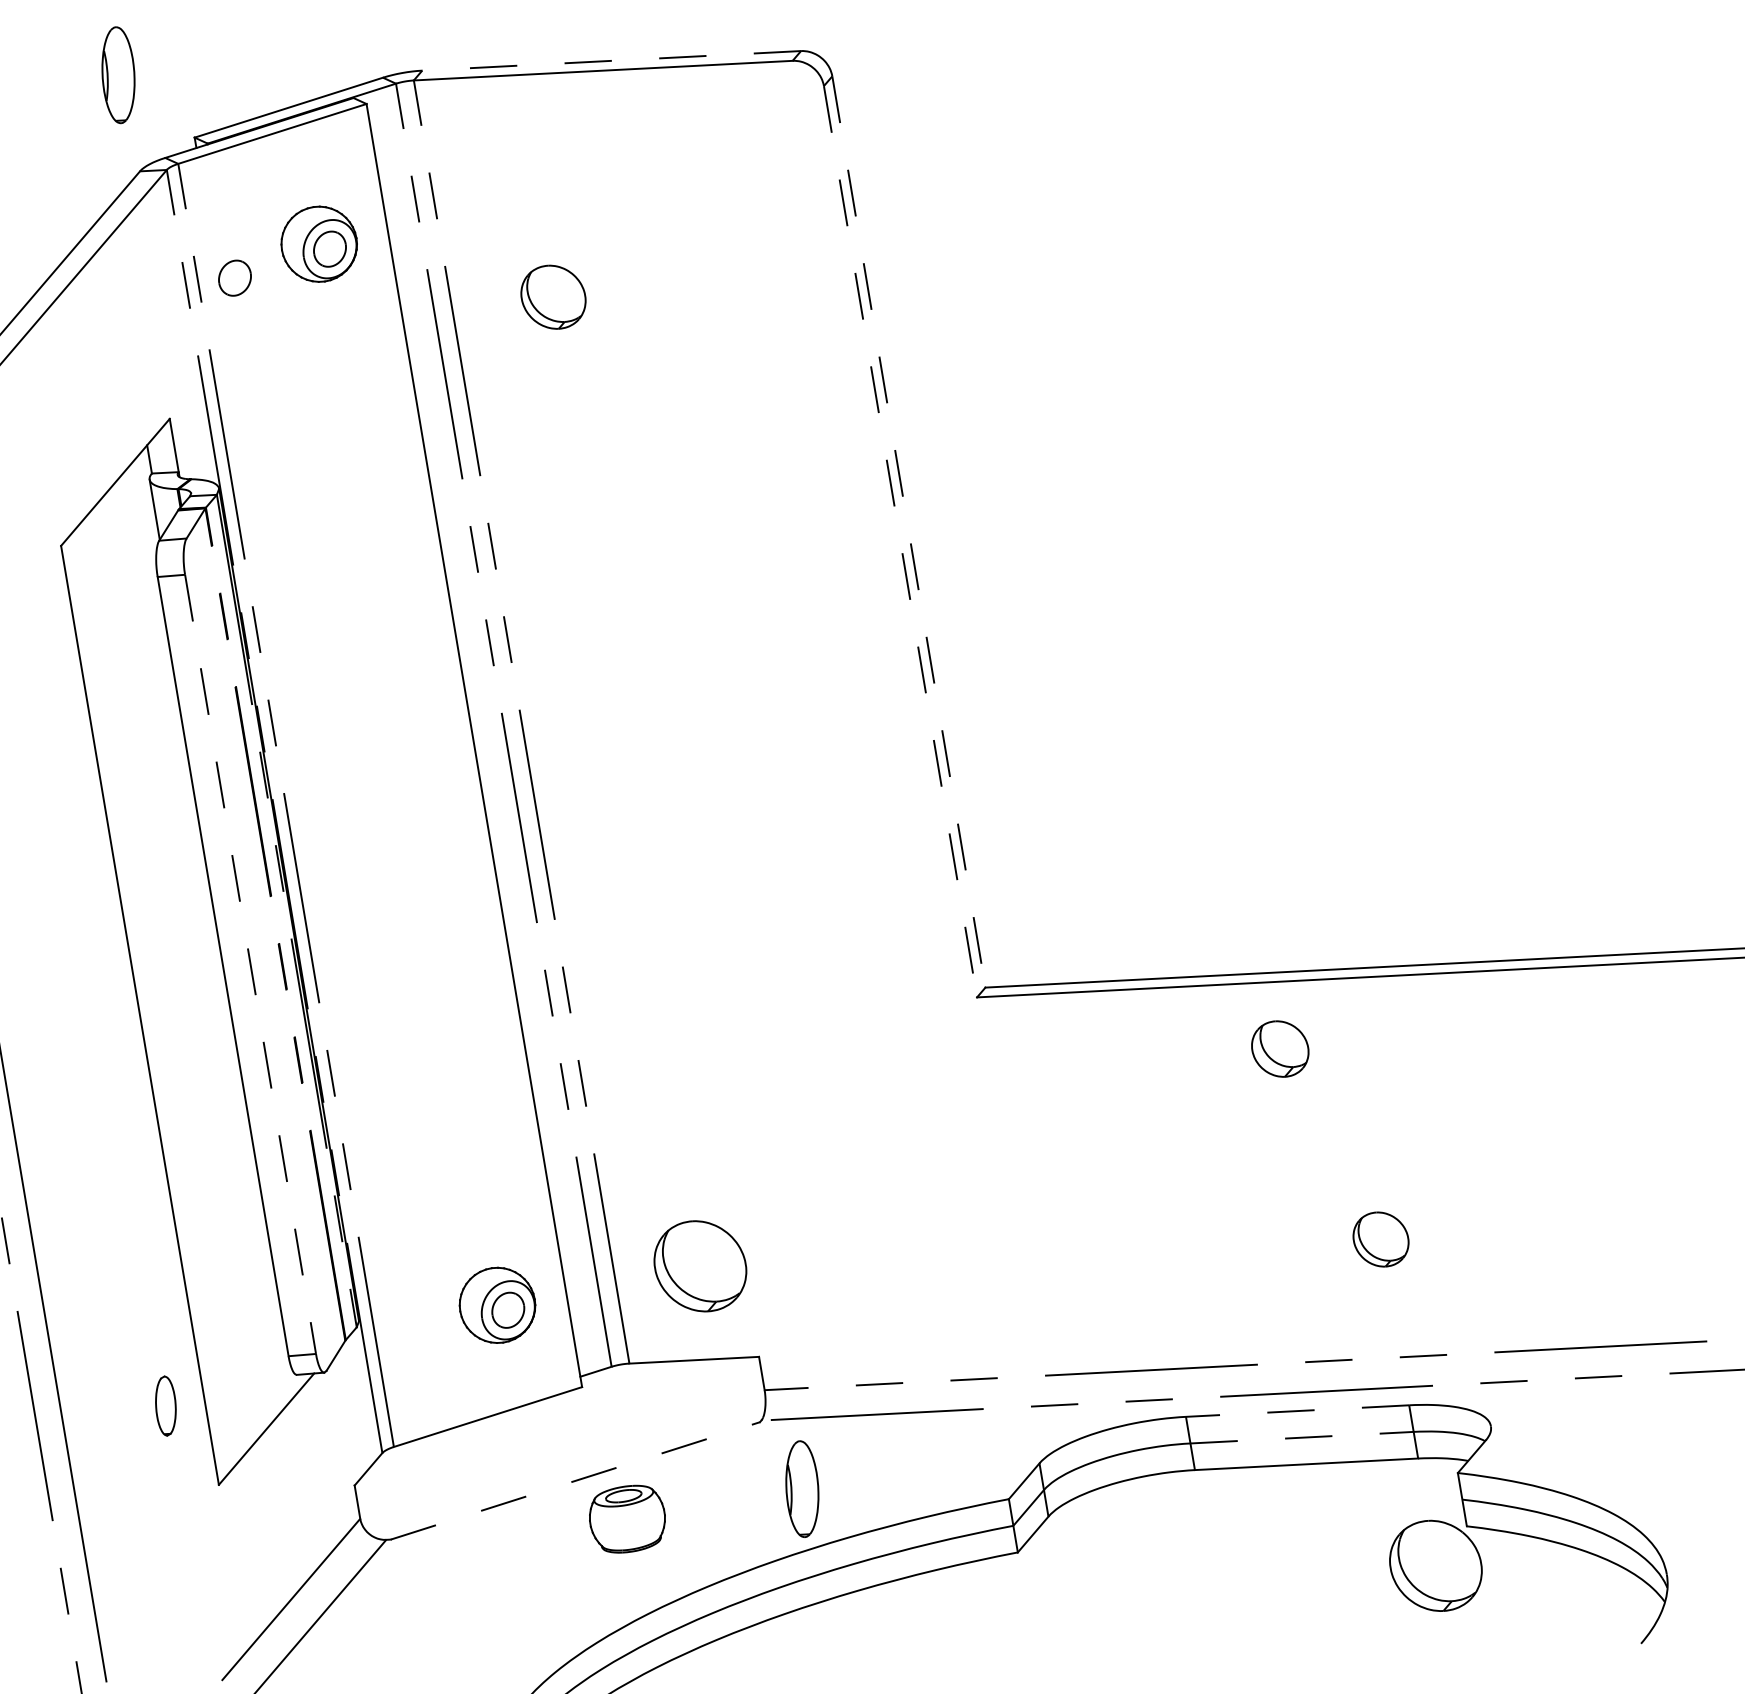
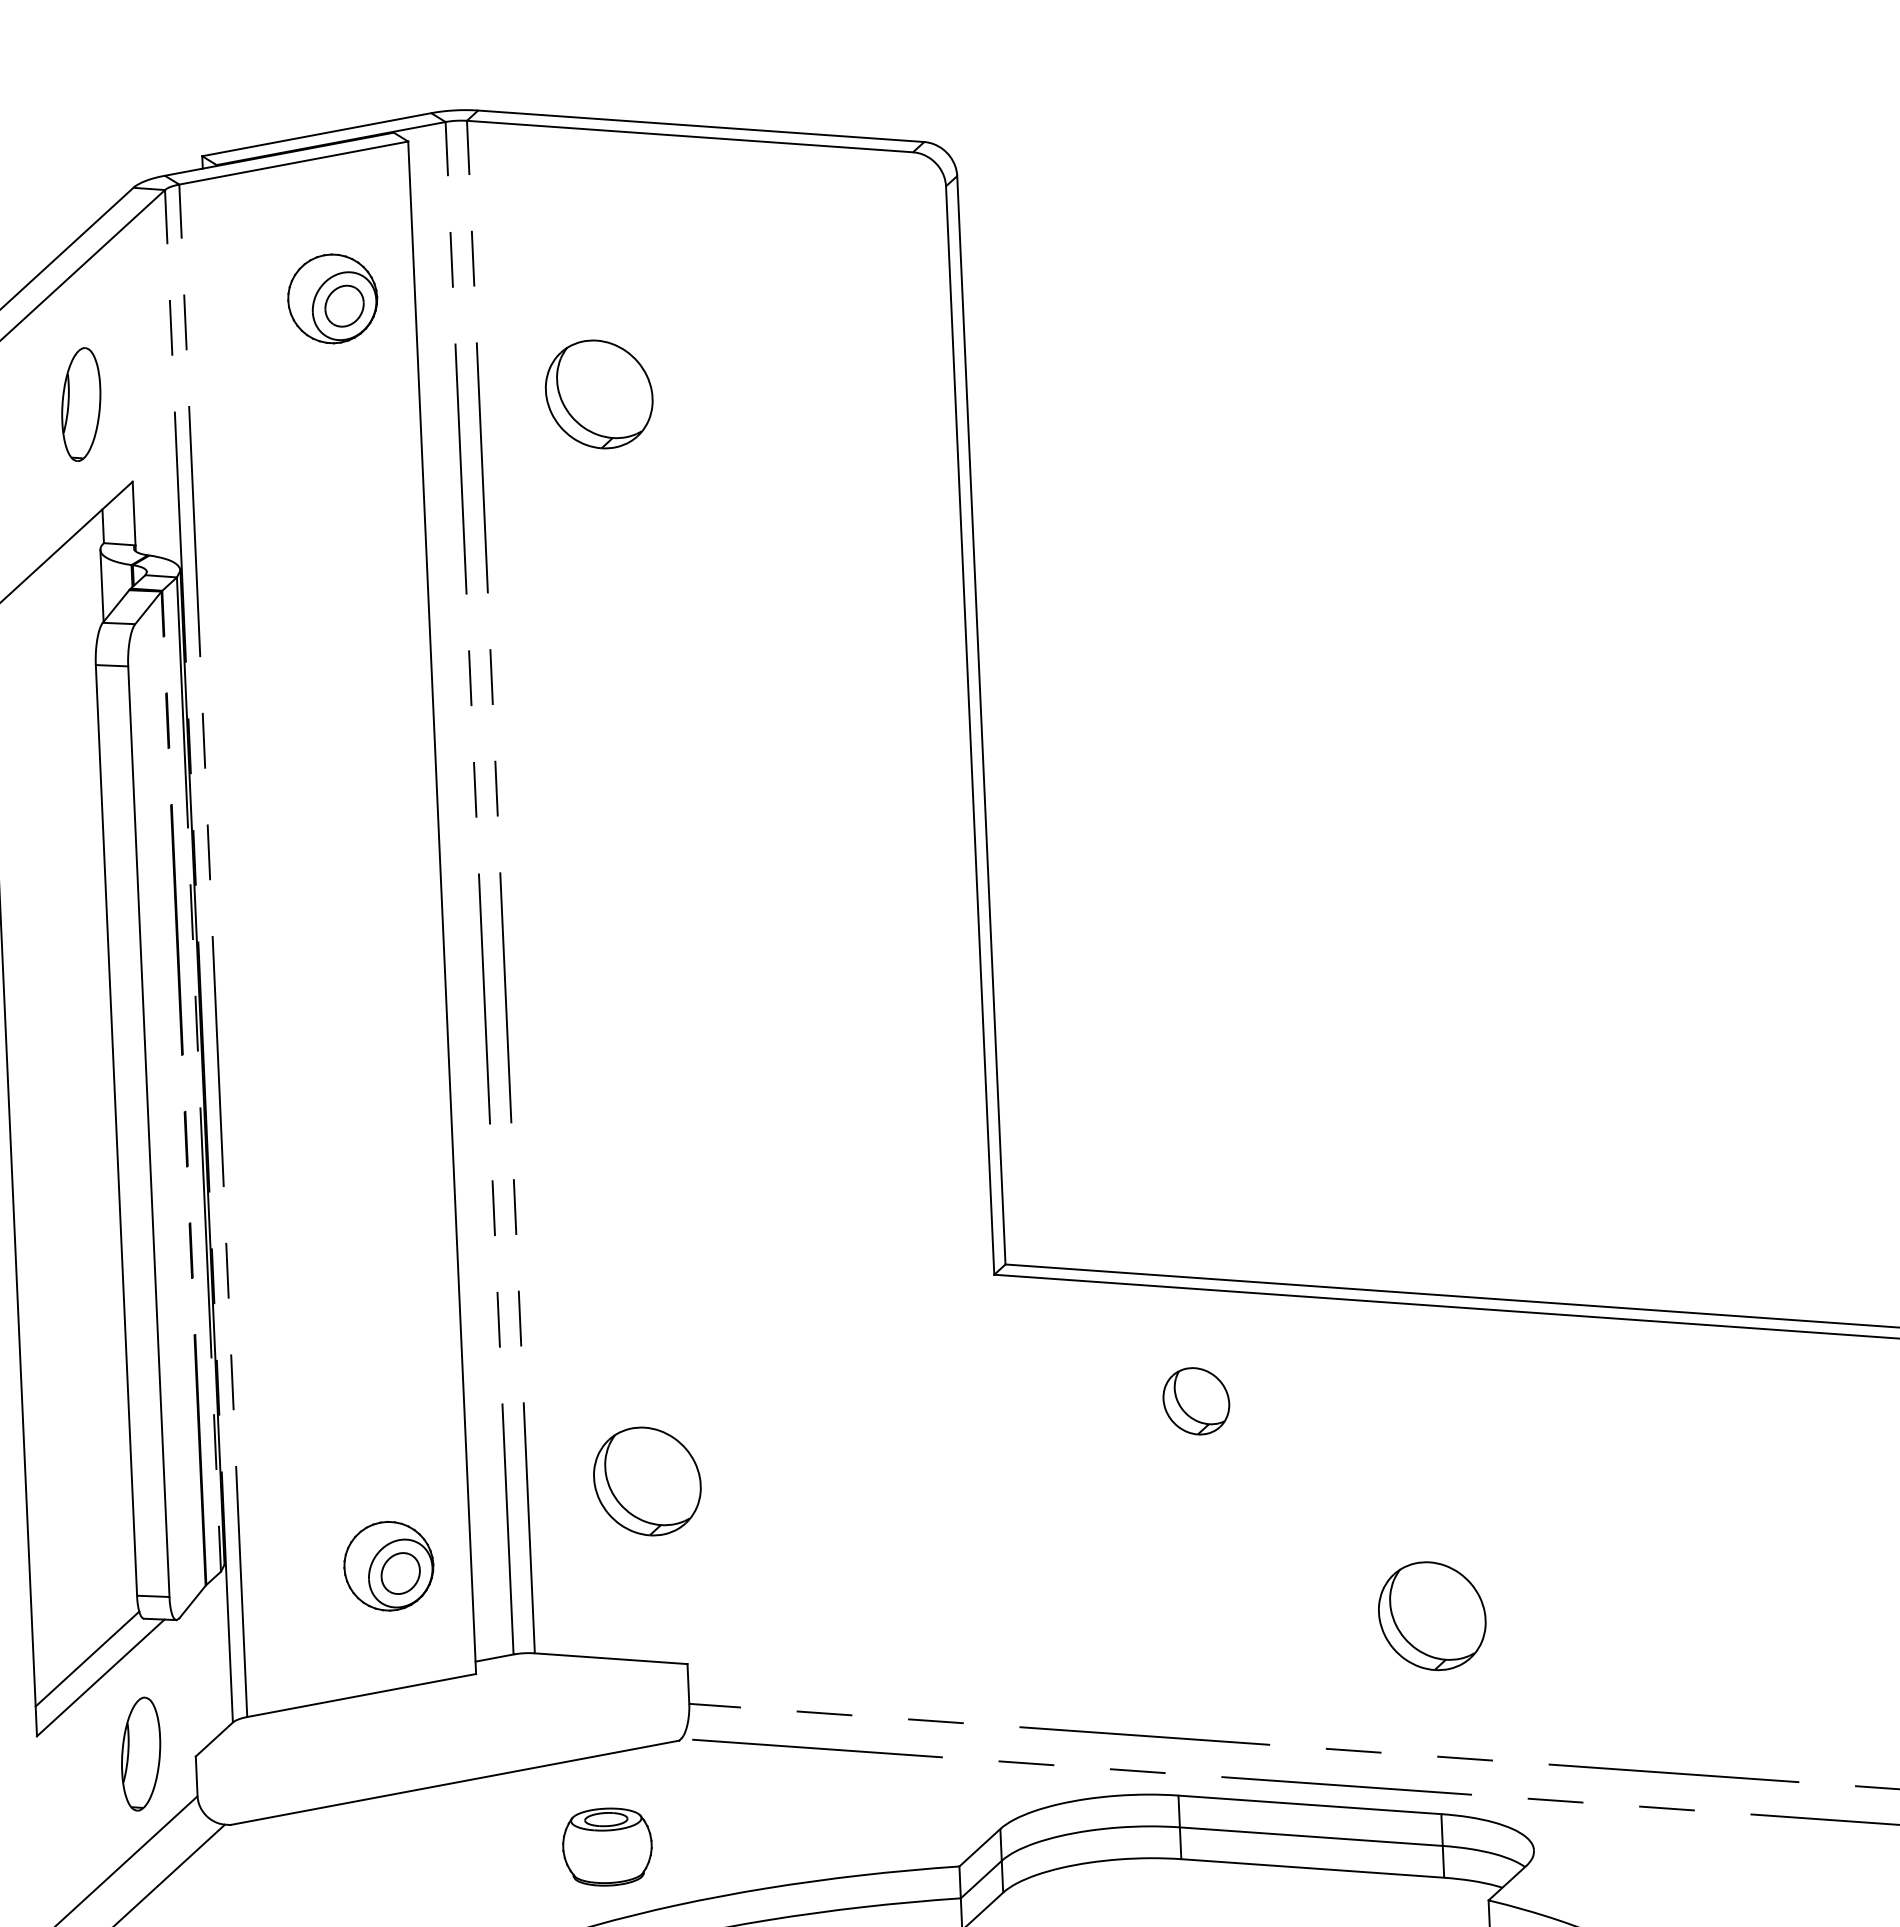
line: (611, 60) -> (701, 125), dashed -> solid
part: (118, 75) -> (81, 404), moved
part: (234, 277) -> (228, 325), removed
part: (553, 297) -> (599, 394), size x1.43
line: (908, 532) -> (980, 720), dashed -> solid
line: (900, 542) -> (970, 731), dashed -> solid
line: (250, 964) -> (148, 1131), dashed -> solid
part: (1280, 1048) -> (1196, 1400), moved
part: (1380, 1239) -> (1431, 1616), size x1.67
part: (700, 1266) -> (647, 1481), moved
line: (1297, 1411) -> (1309, 1805), dashed -> solid
line: (253, 1414) -> (87, 1658), added
line: (1302, 1437) -> (1311, 1836), dashed -> solid
line: (575, 1480) -> (454, 1782), dashed -> solid
part: (802, 1488) -> (141, 1753), moved
part: (627, 1518) -> (607, 1846), moved

